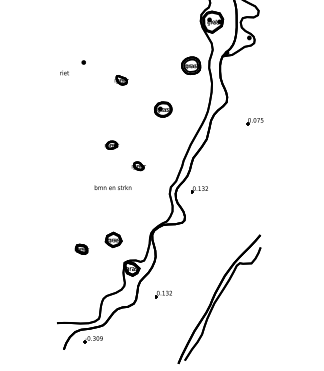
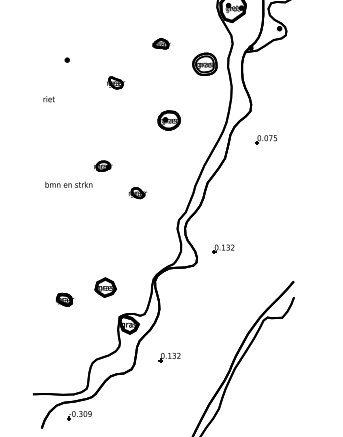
part: (157, 49) -> (161, 43), added
text: (64, 72) -> (48, 98), moved
part: (254, 121) -> (265, 139), moved
text: (112, 187) -> (68, 184), moved
part: (199, 189) -> (223, 248), moved

